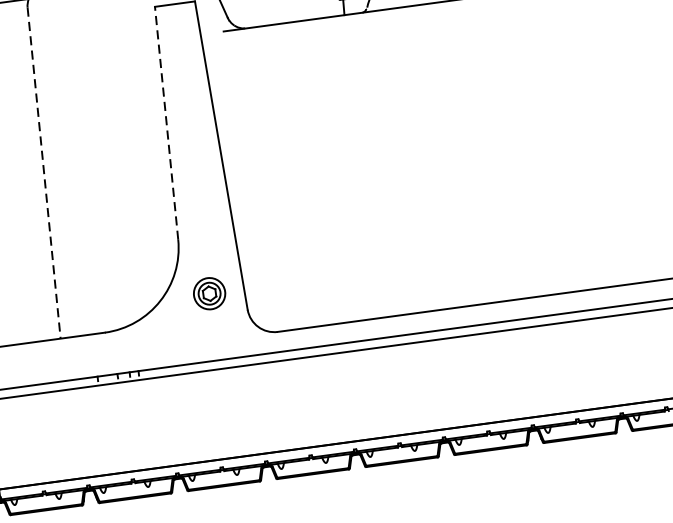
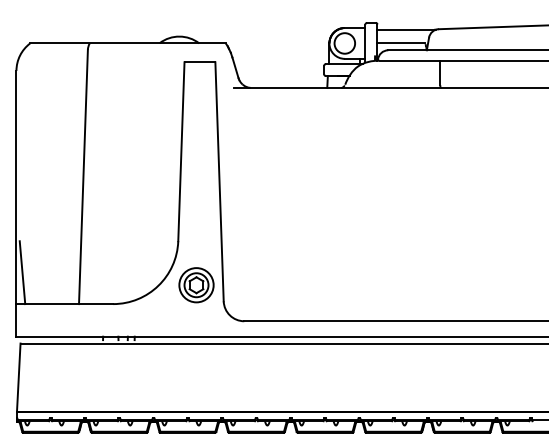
line: (166, 122) -> (181, 151), dashed -> solid
line: (44, 173) -> (83, 177), dashed -> solid
part: (209, 293) -> (196, 285), size x1.43

